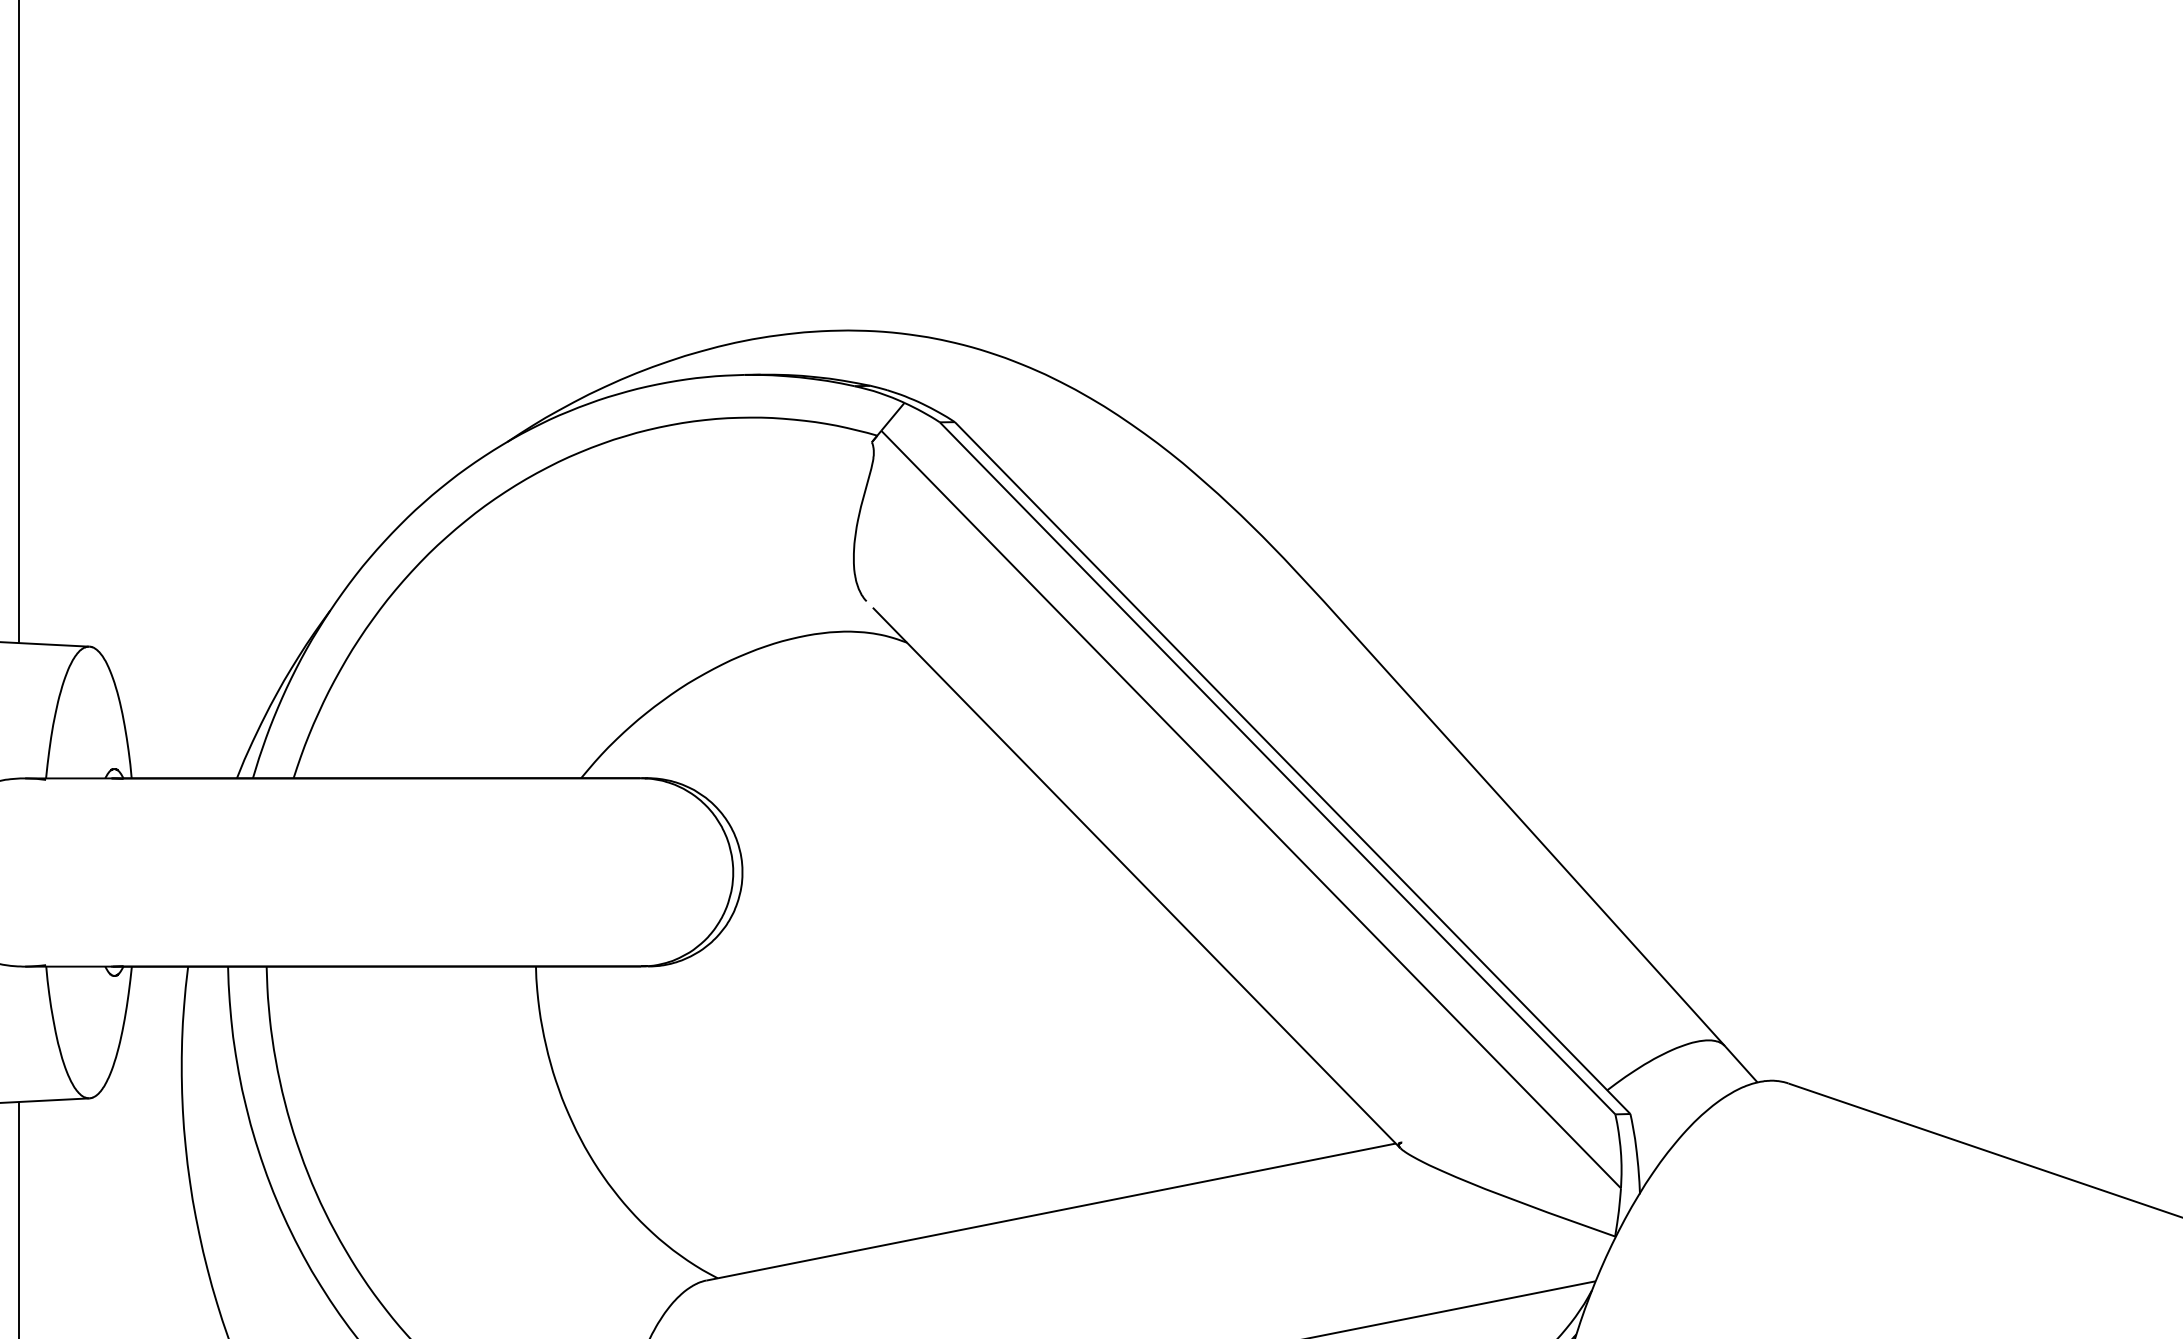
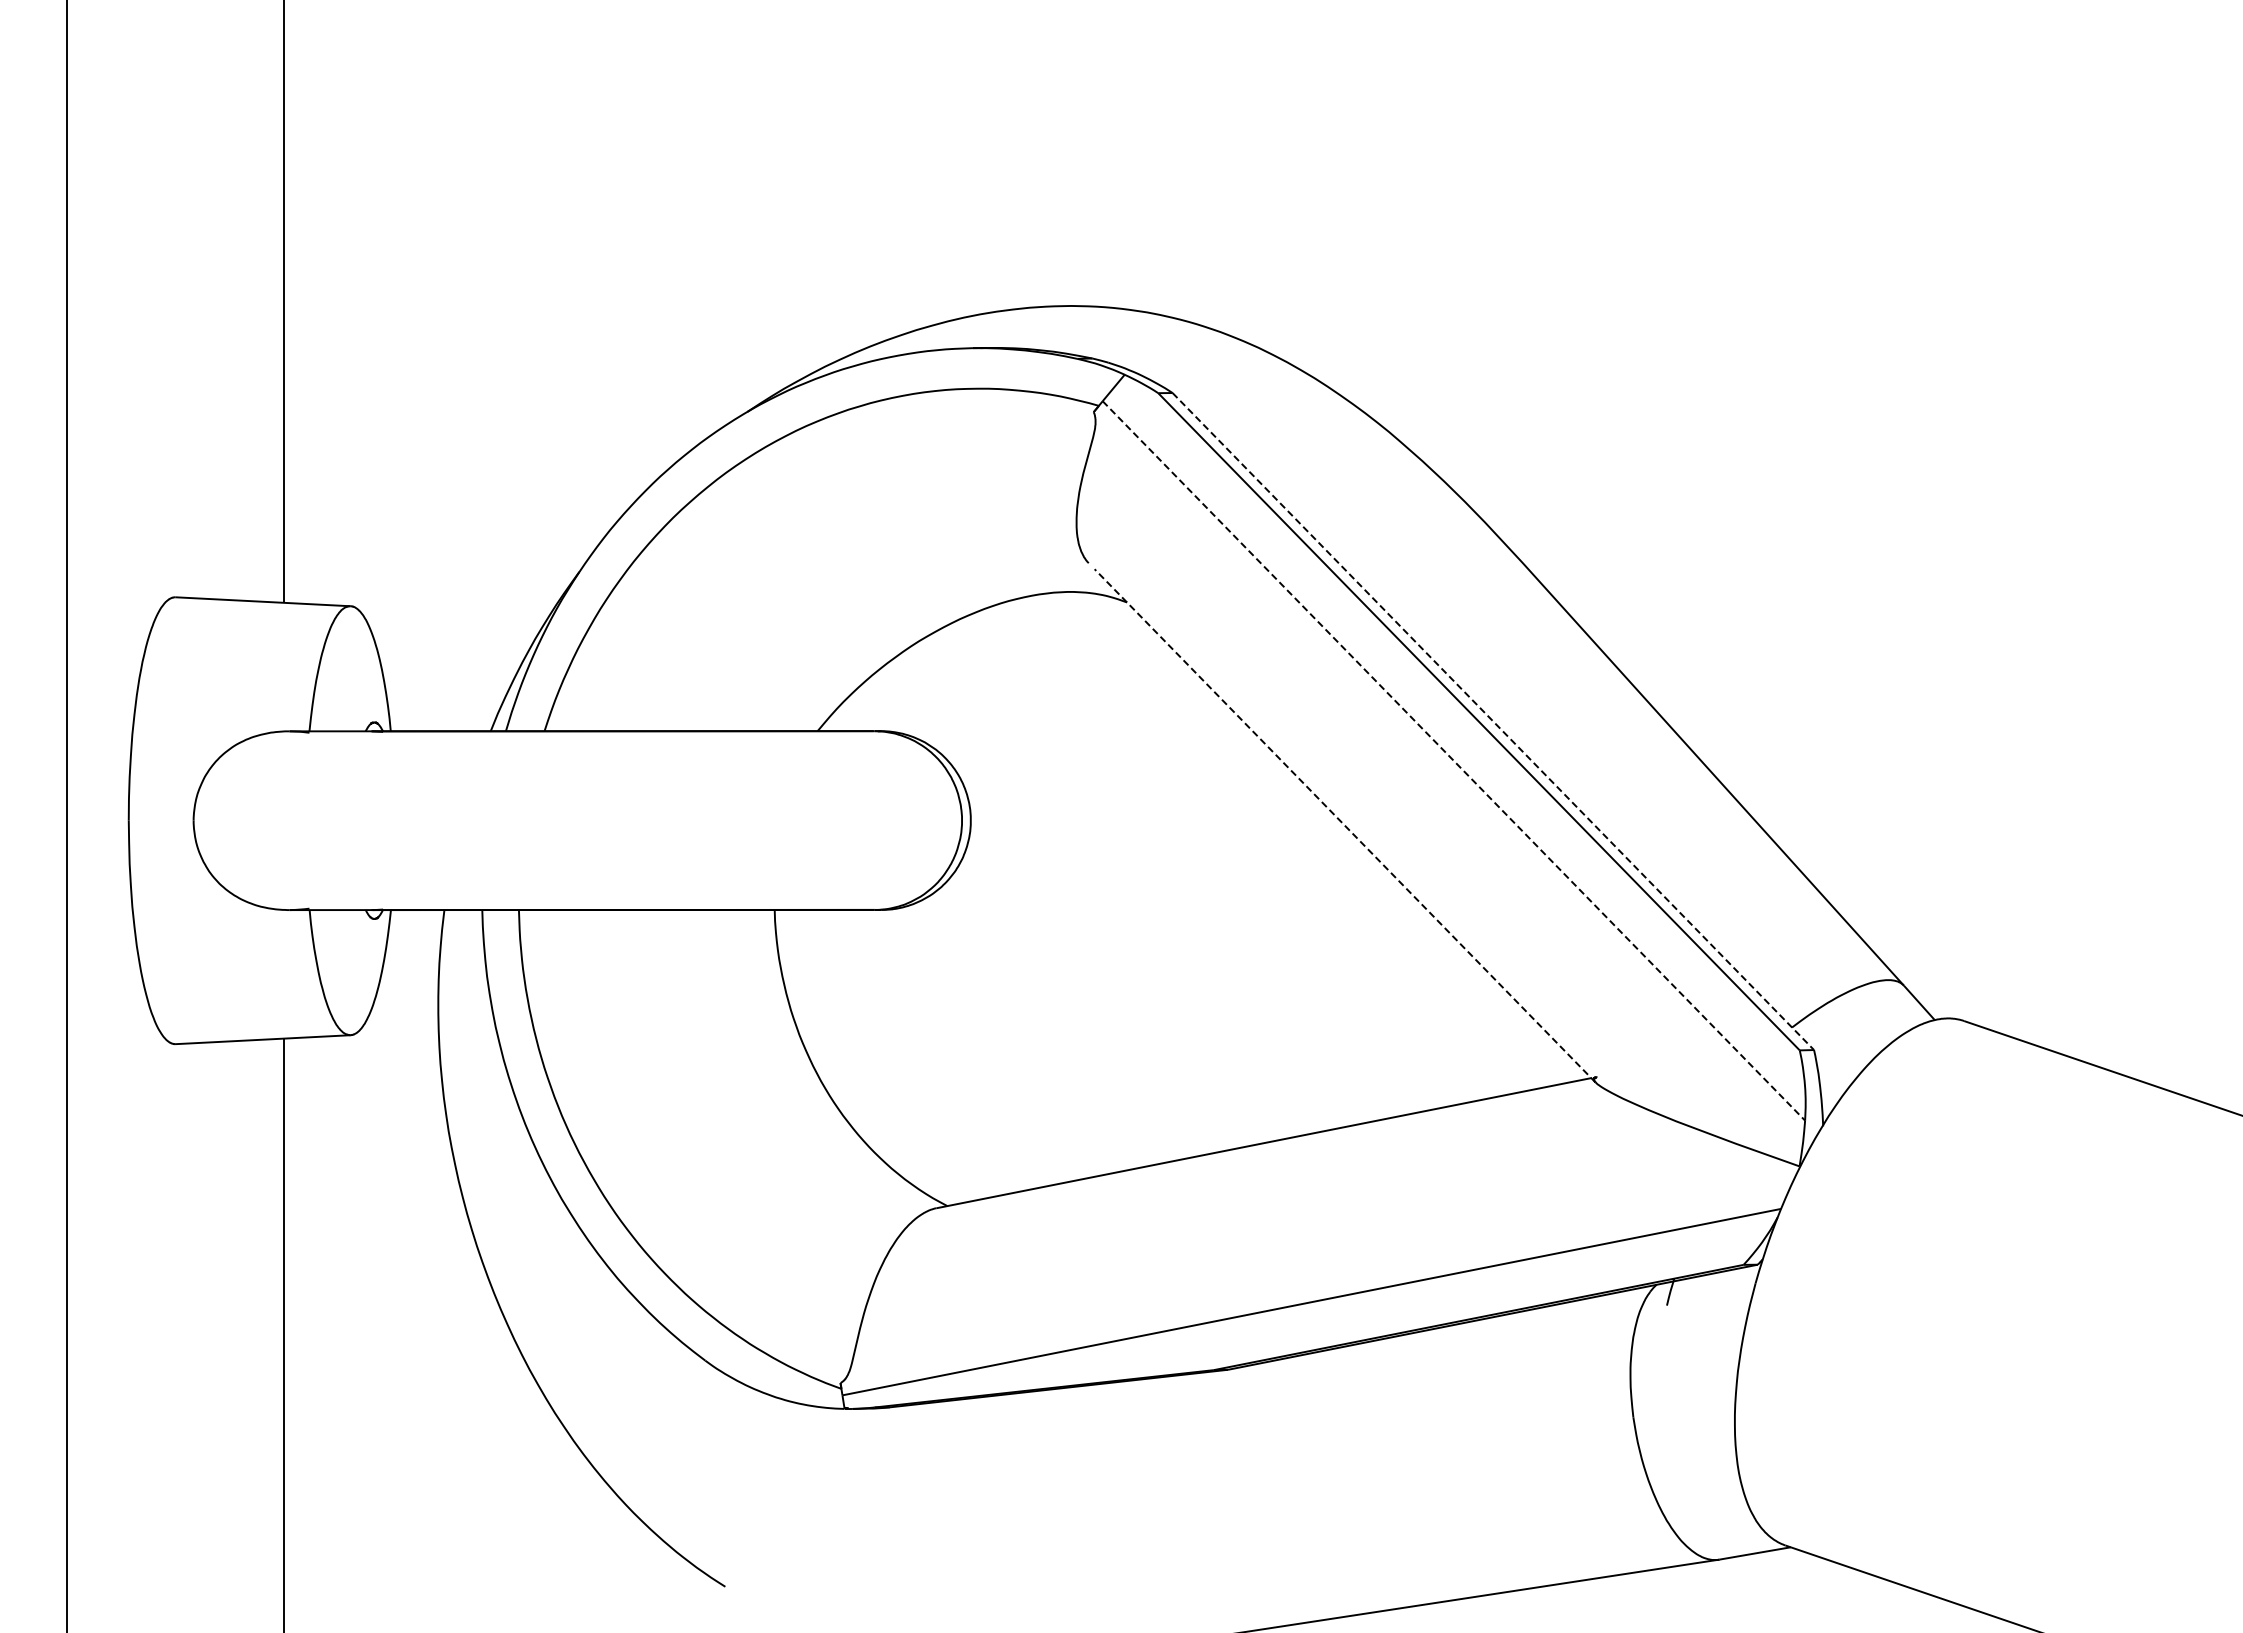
line: (1292, 768) -> (1493, 721), solid -> dashed
line: (1250, 809) -> (1453, 760), solid -> dashed
line: (1137, 877) -> (1345, 825), solid -> dashed

